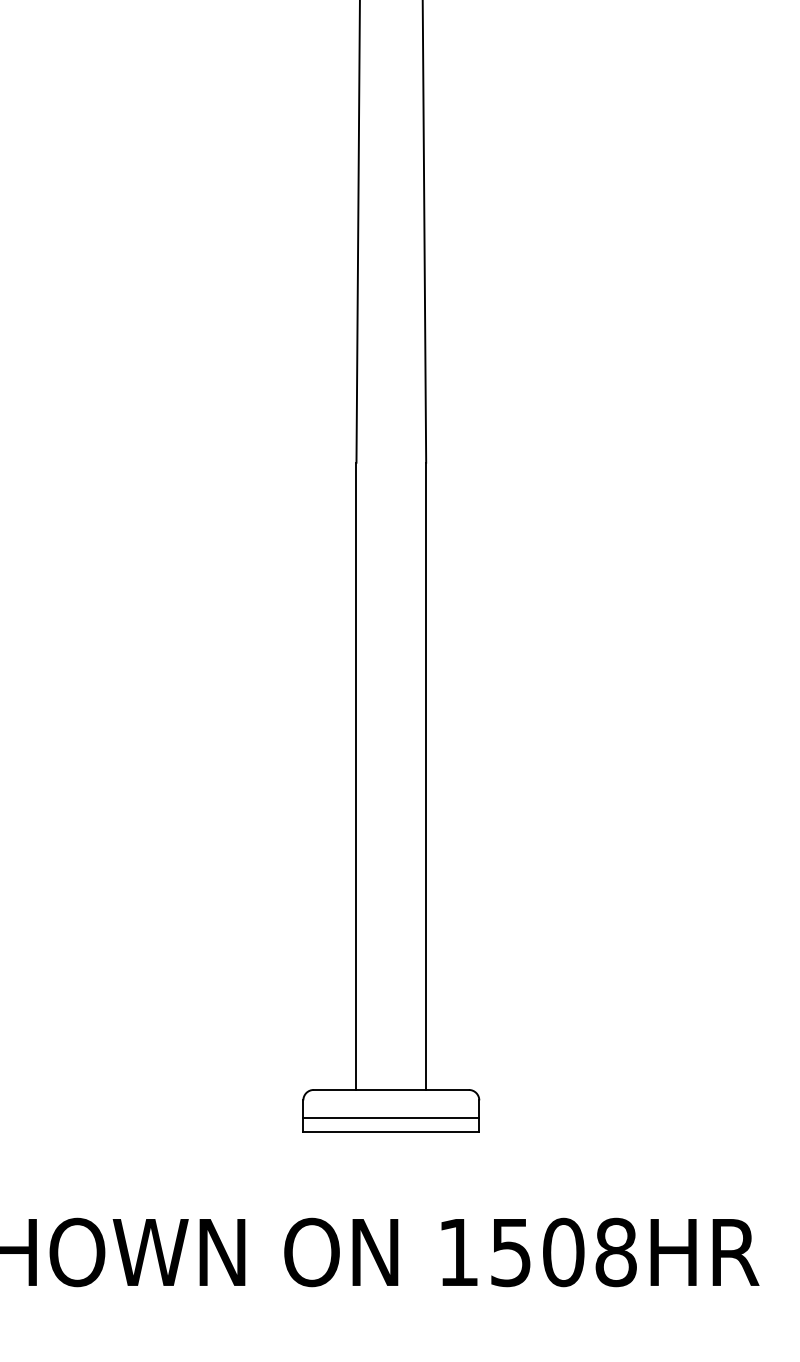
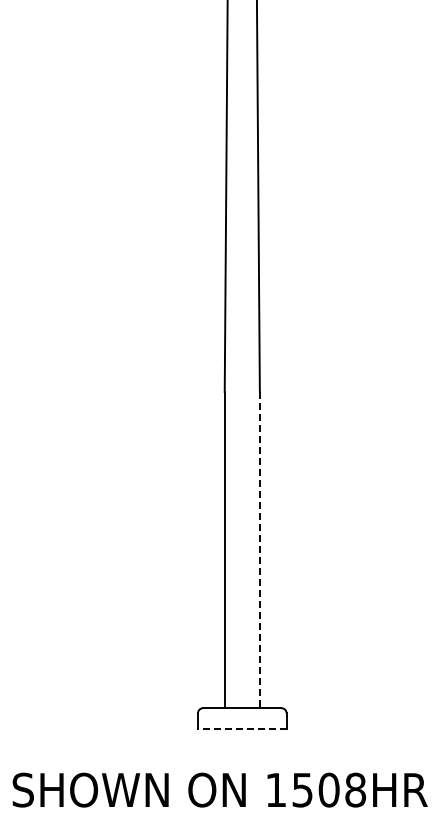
line: (425, 777) -> (259, 550), solid -> dashed
line: (389, 1118) -> (241, 722), removed
line: (389, 1132) -> (241, 729), solid -> dashed

